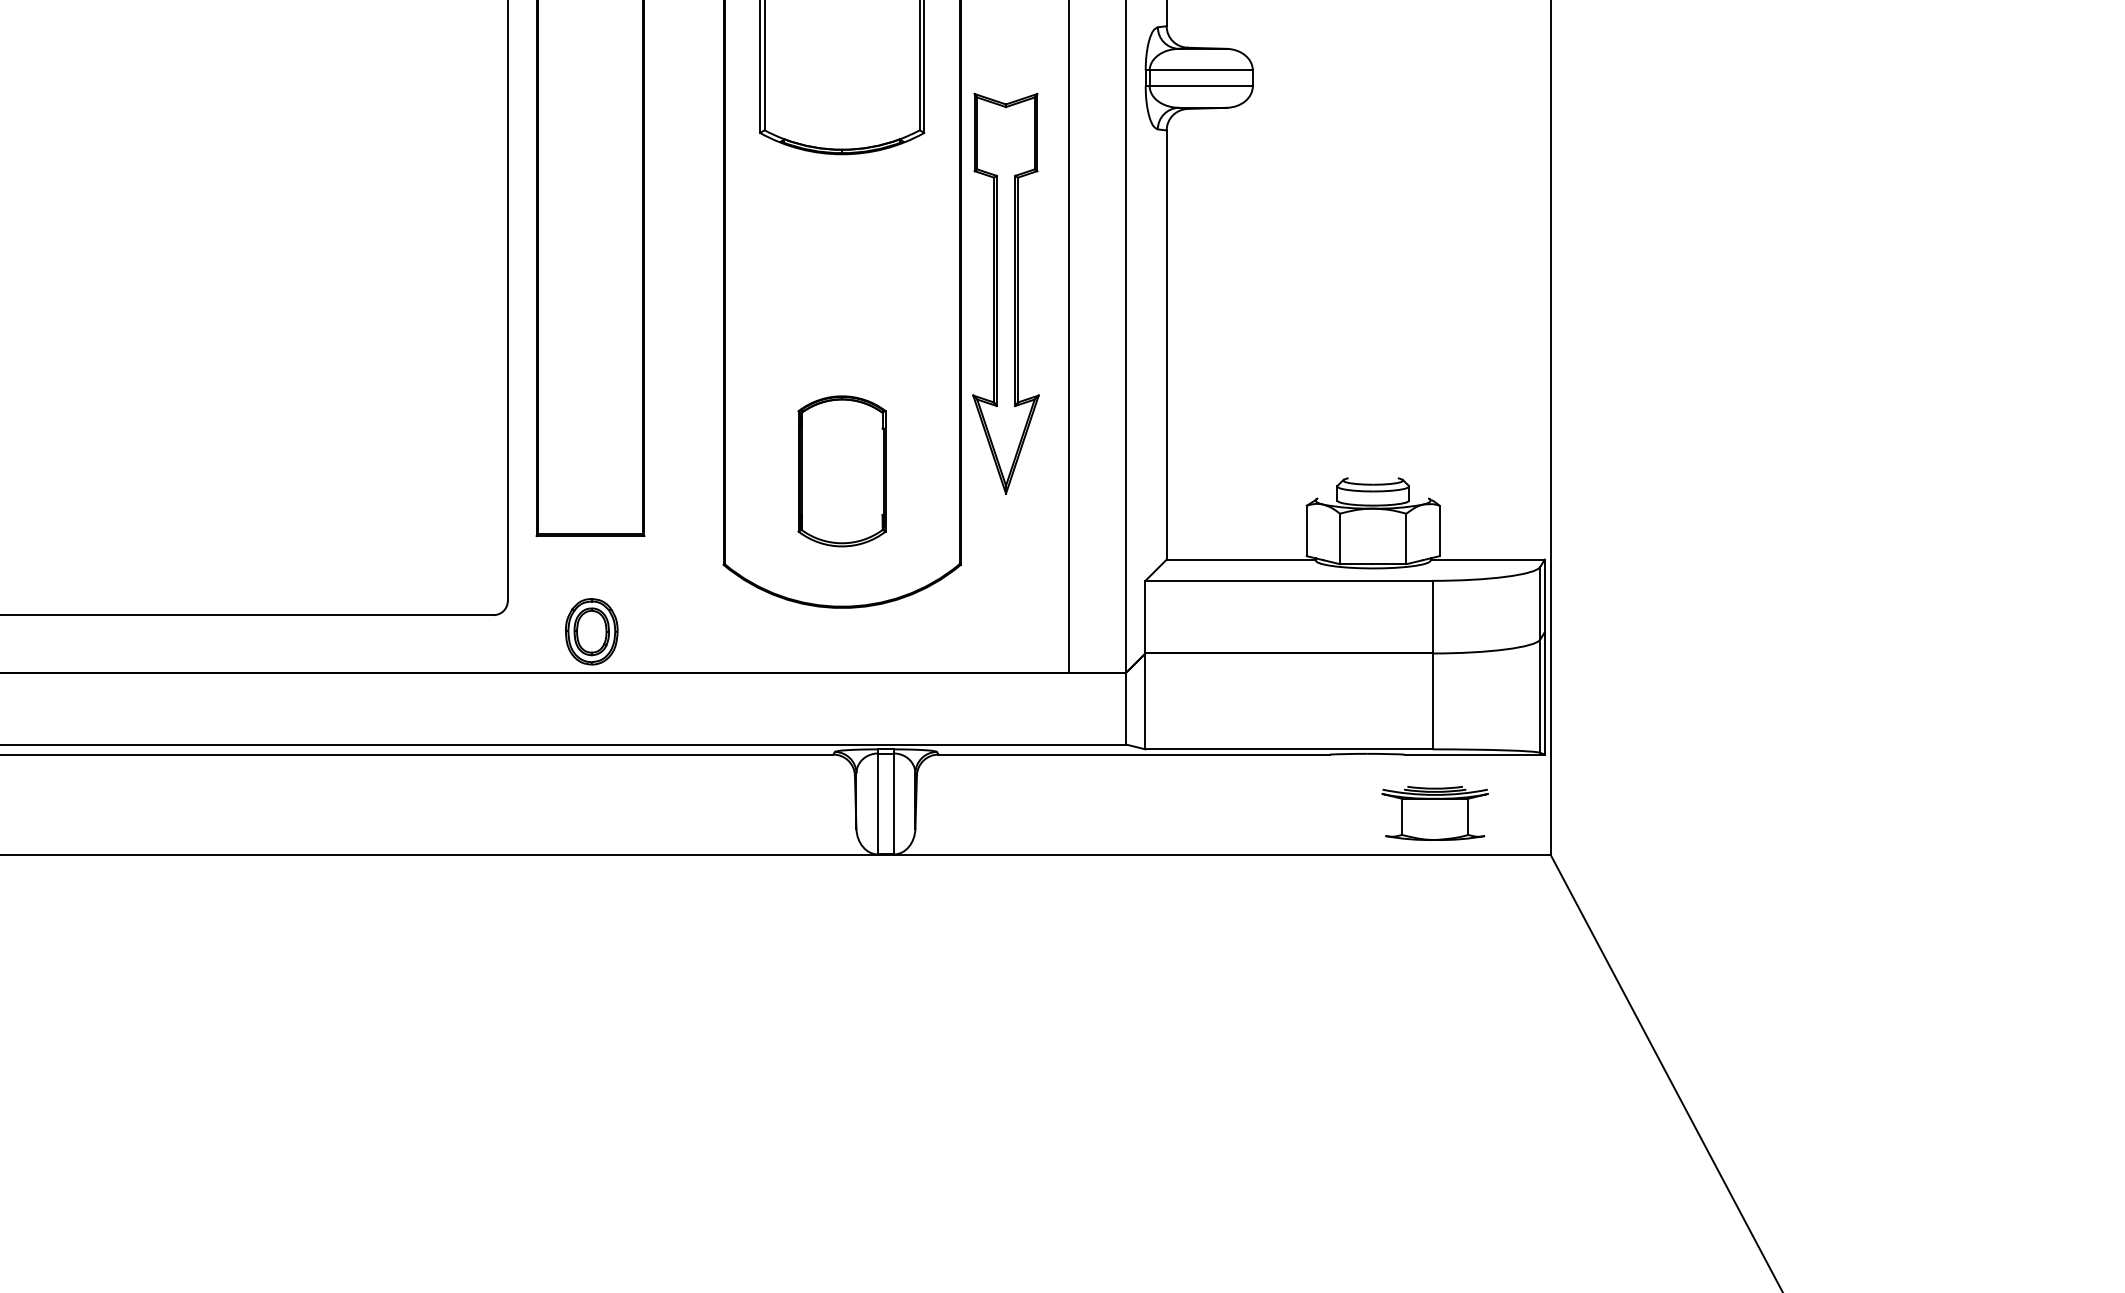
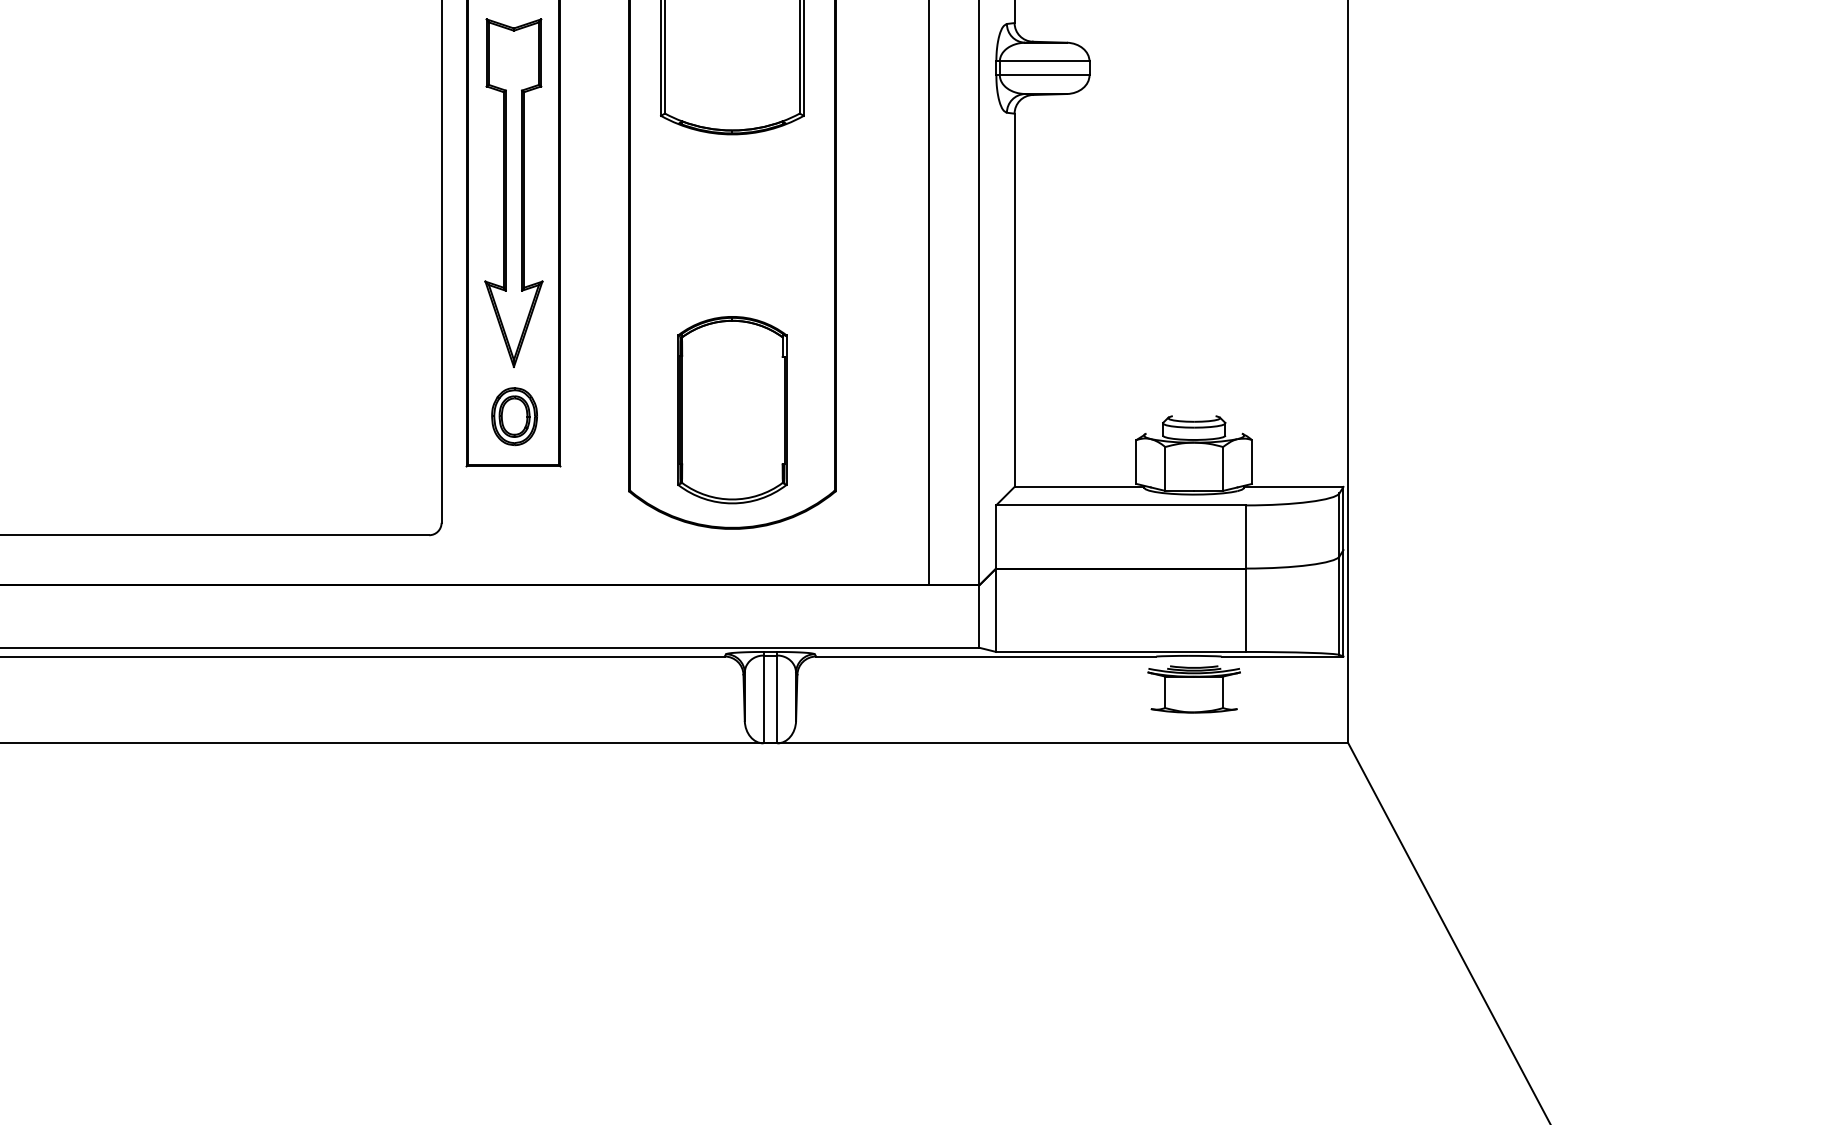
part: (1005, 293) -> (513, 192), moved
part: (841, 471) -> (731, 410), size x1.43
part: (591, 631) -> (514, 416), moved
part: (1434, 813) -> (1193, 689), moved

